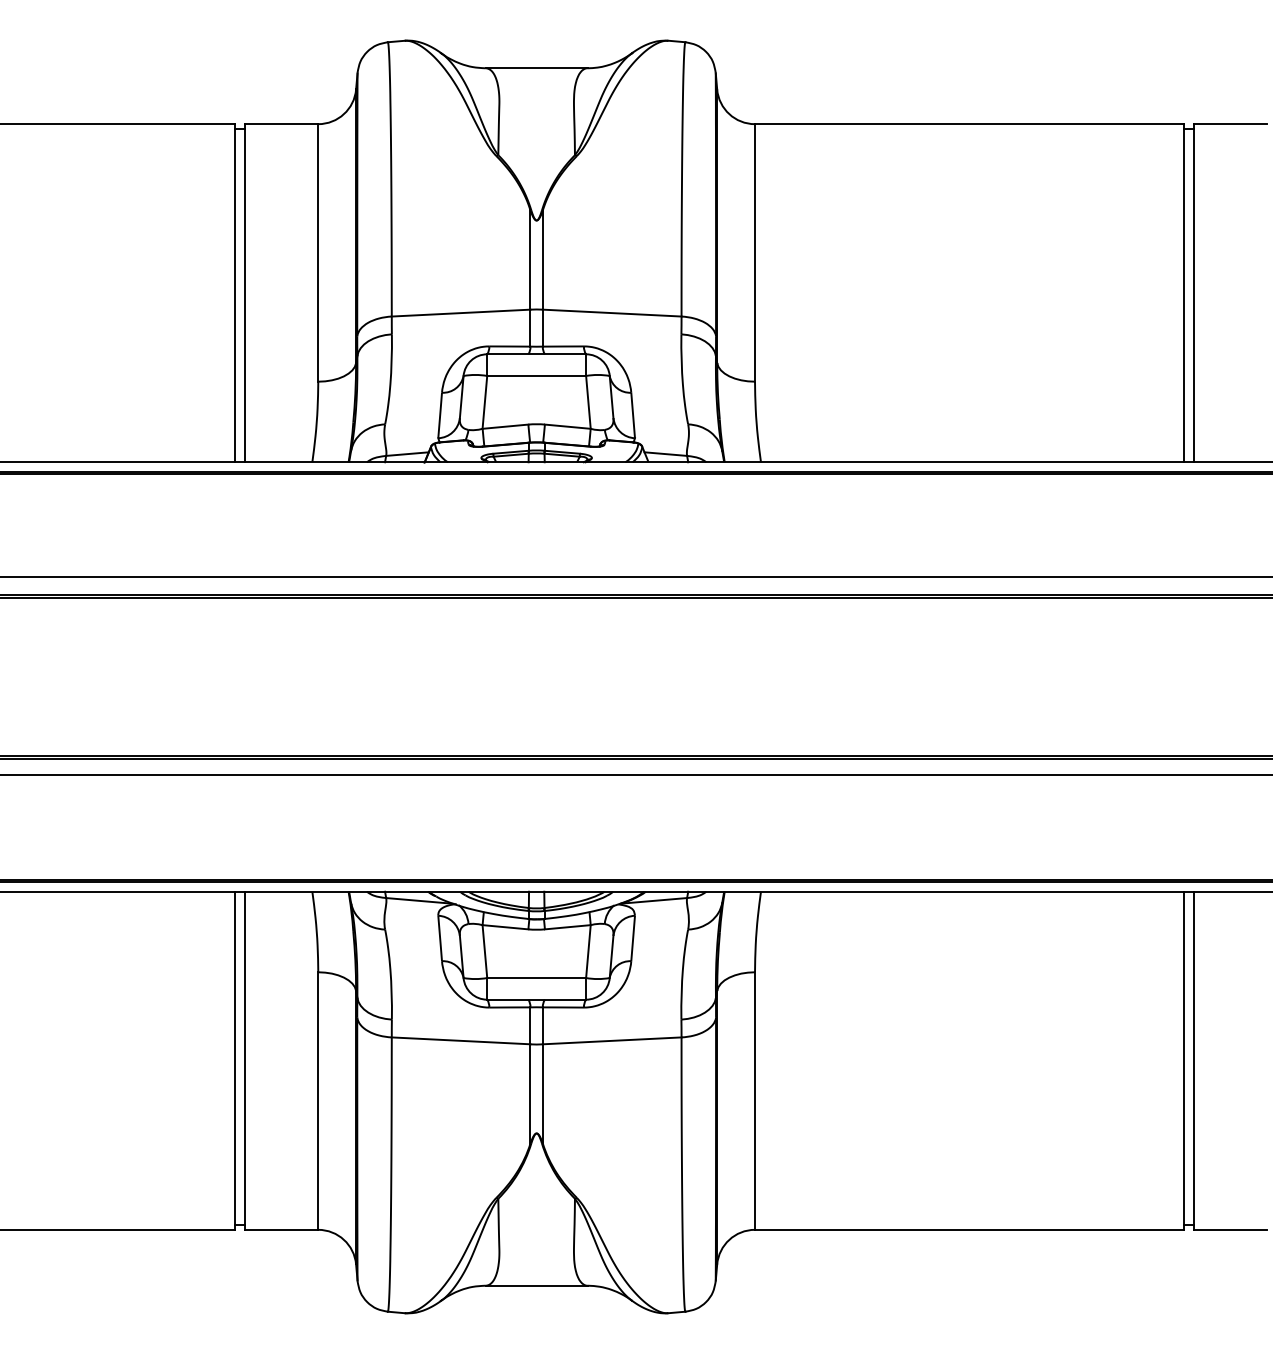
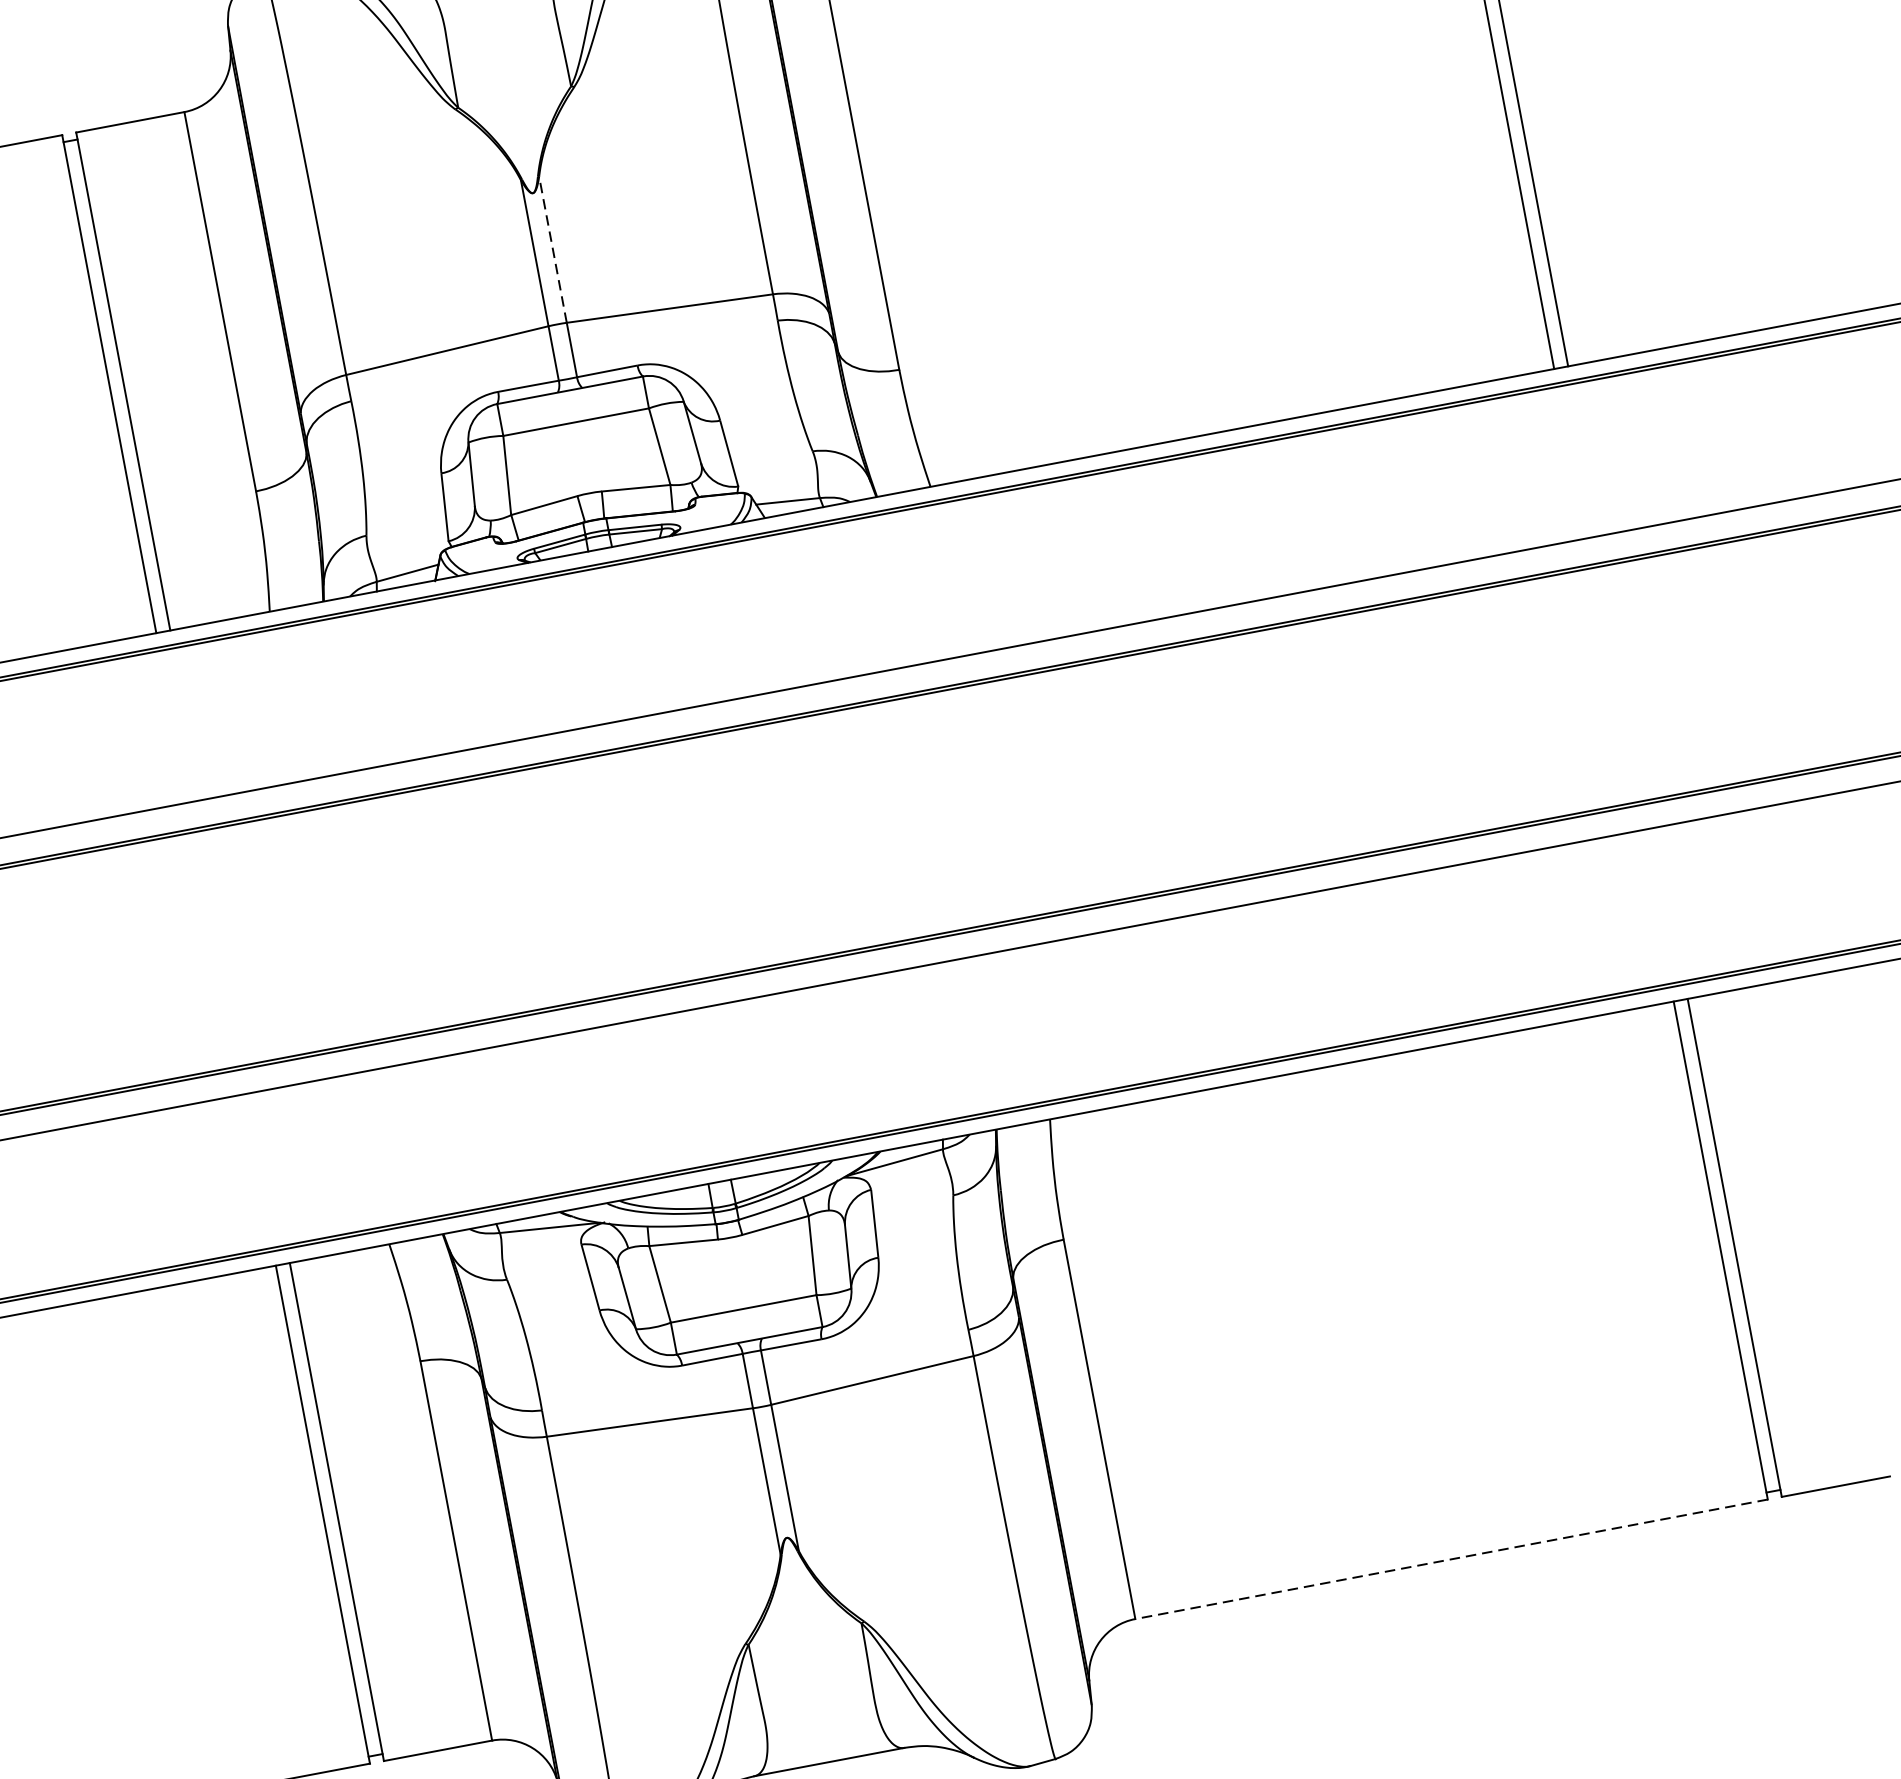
line: (542, 260) -> (552, 250), solid -> dashed
line: (969, 1229) -> (1451, 1558), solid -> dashed

